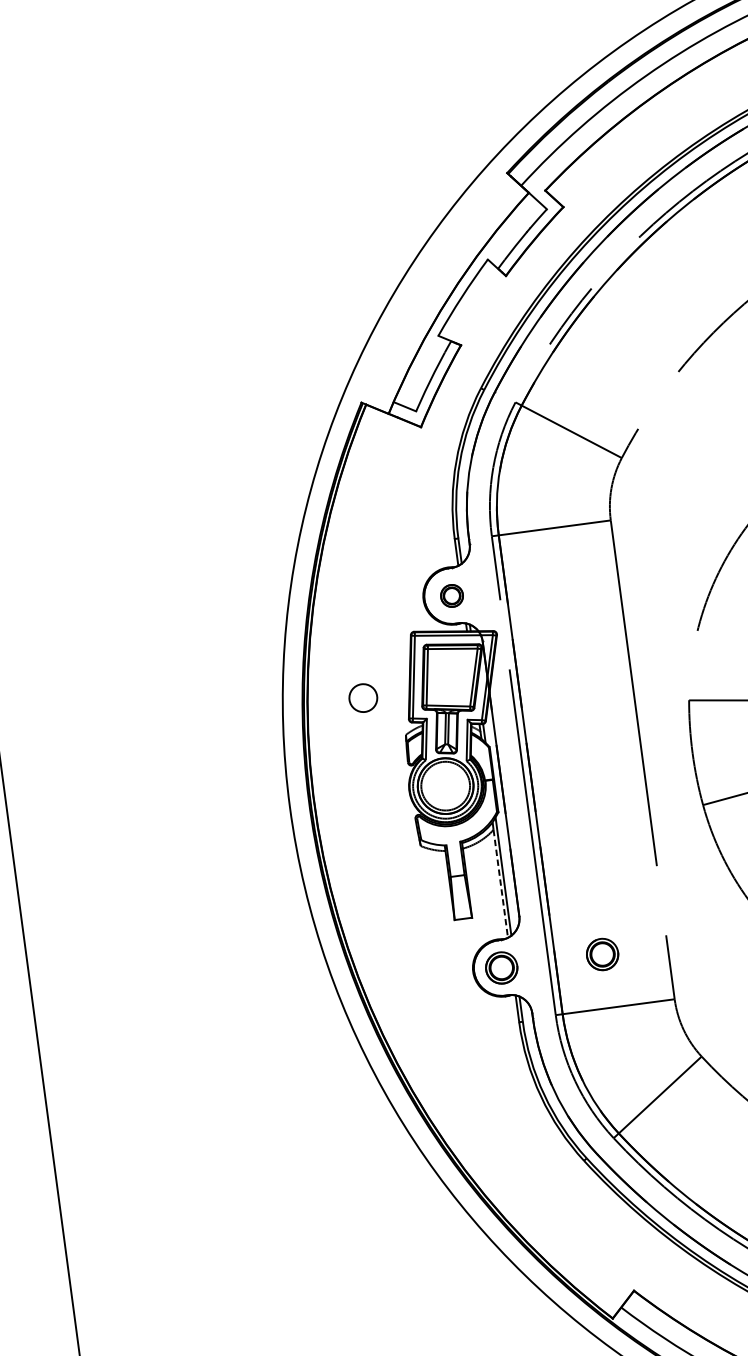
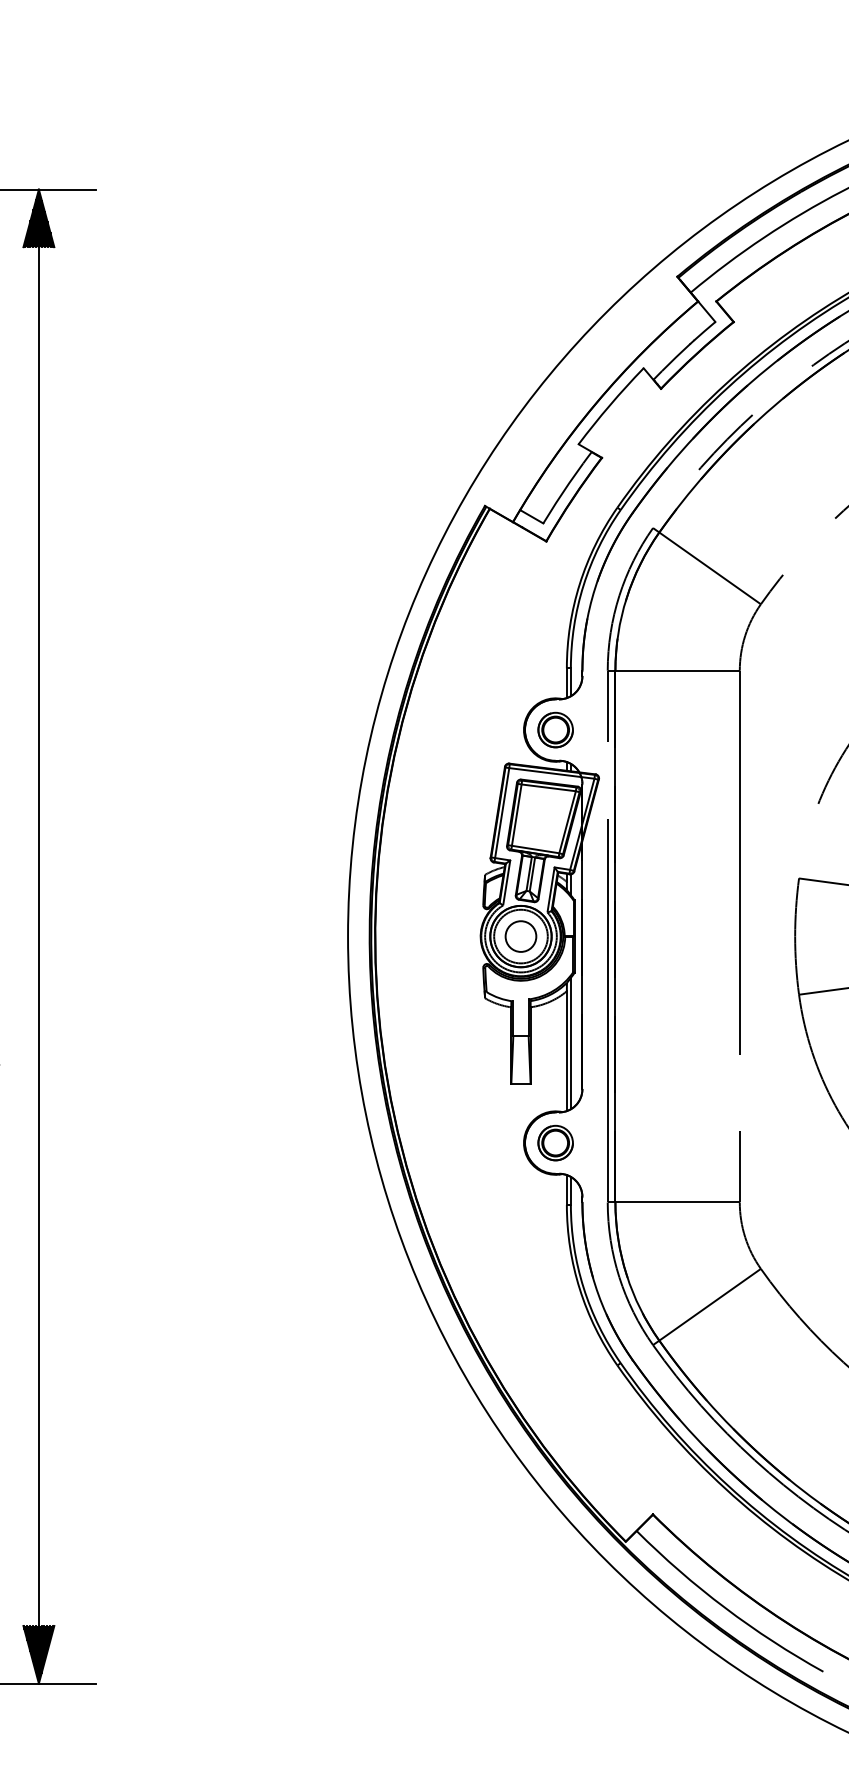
part: (451, 595) -> (555, 729), size x1.43
circle: (362, 698) -> (520, 936), moved
line: (500, 884) -> (566, 1051), dashed -> solid
part: (602, 953) -> (667, 1142), removed

